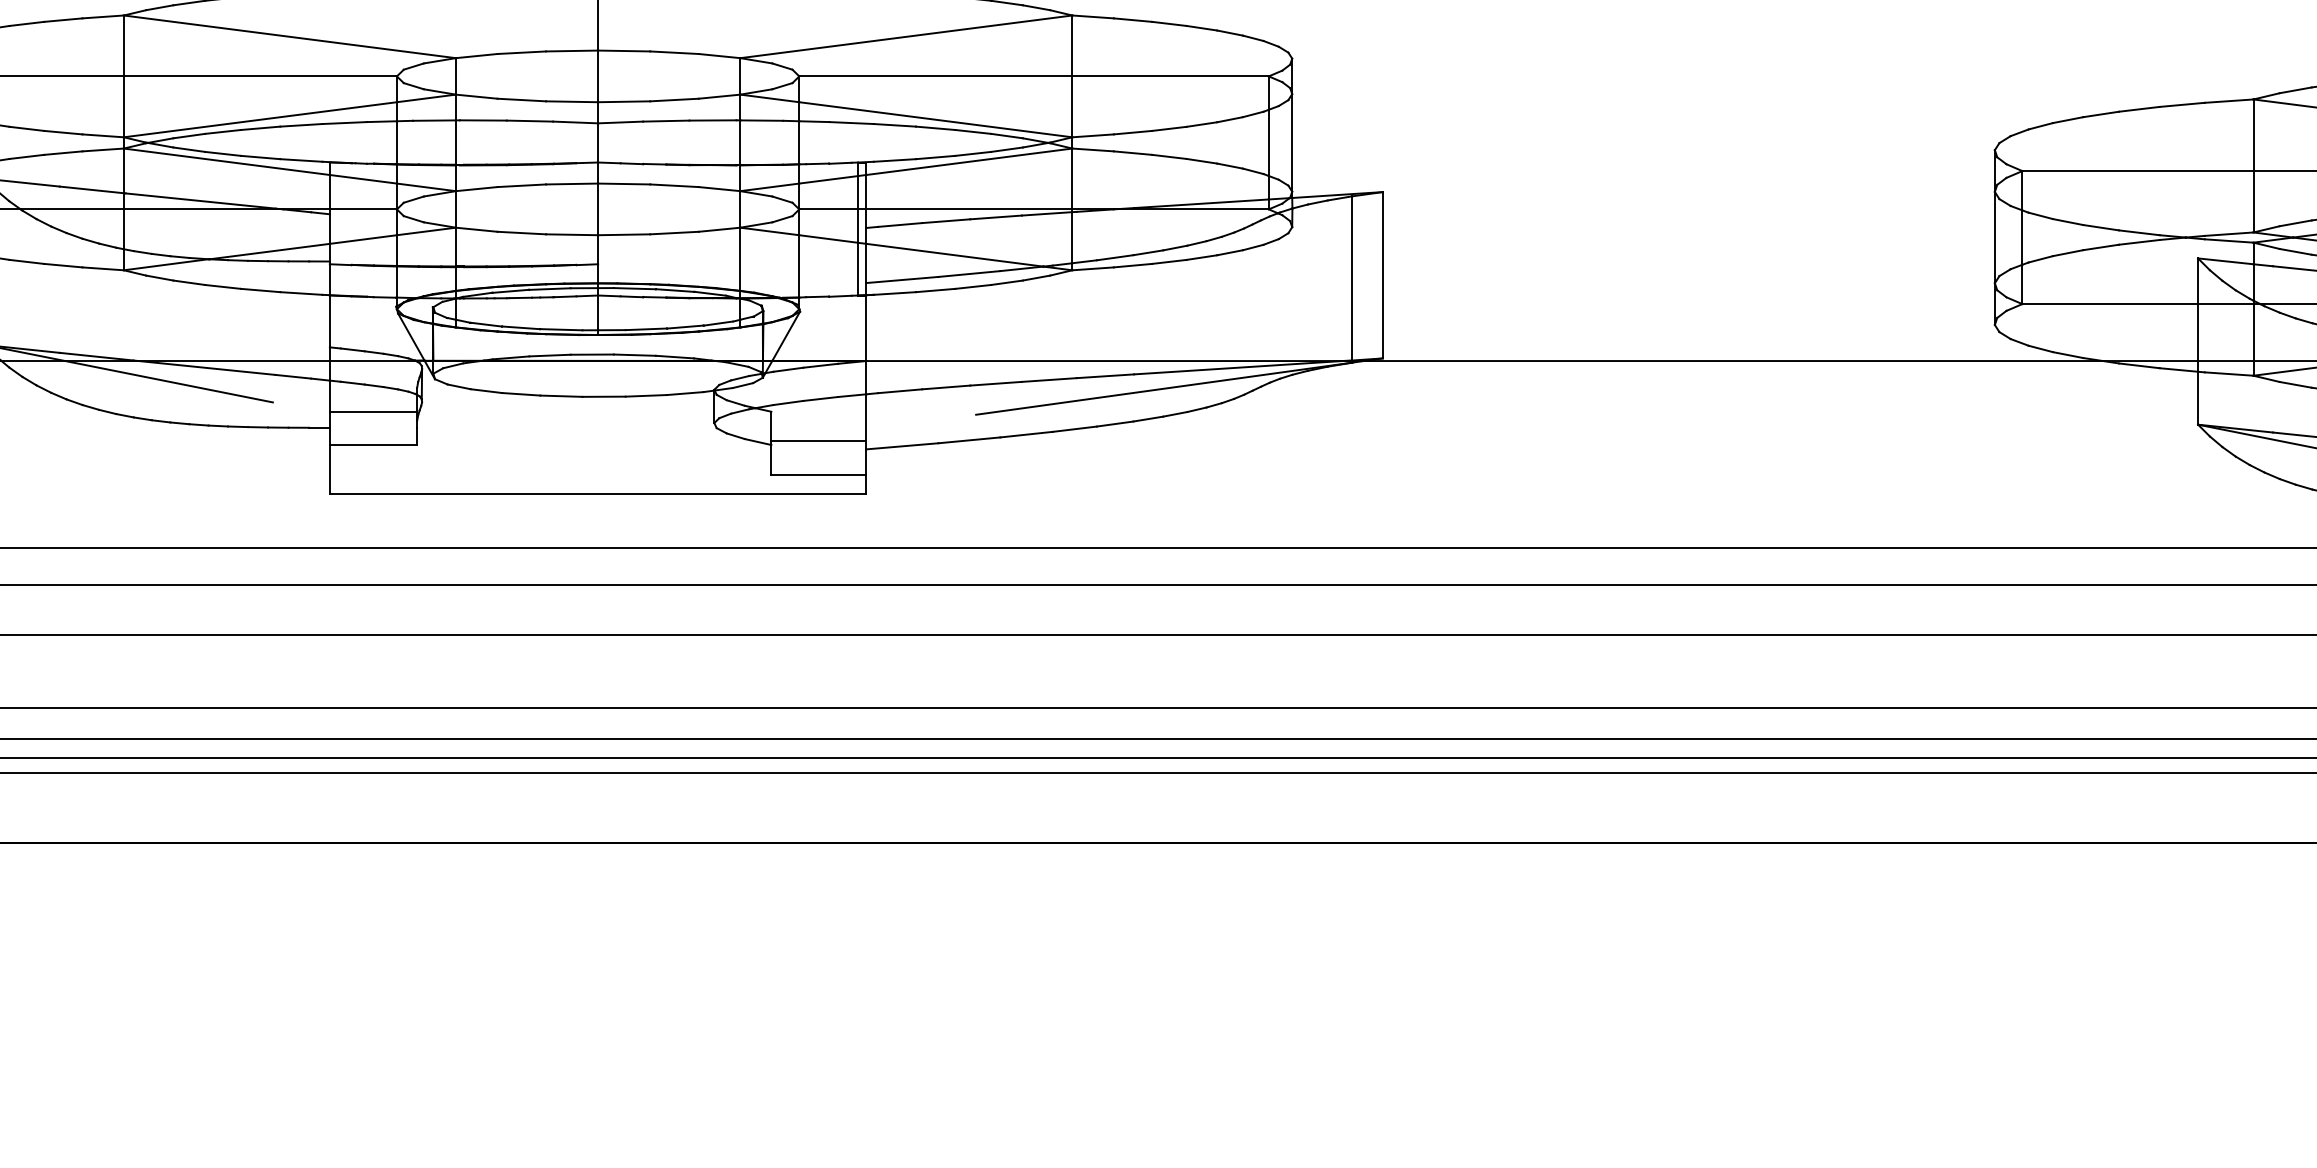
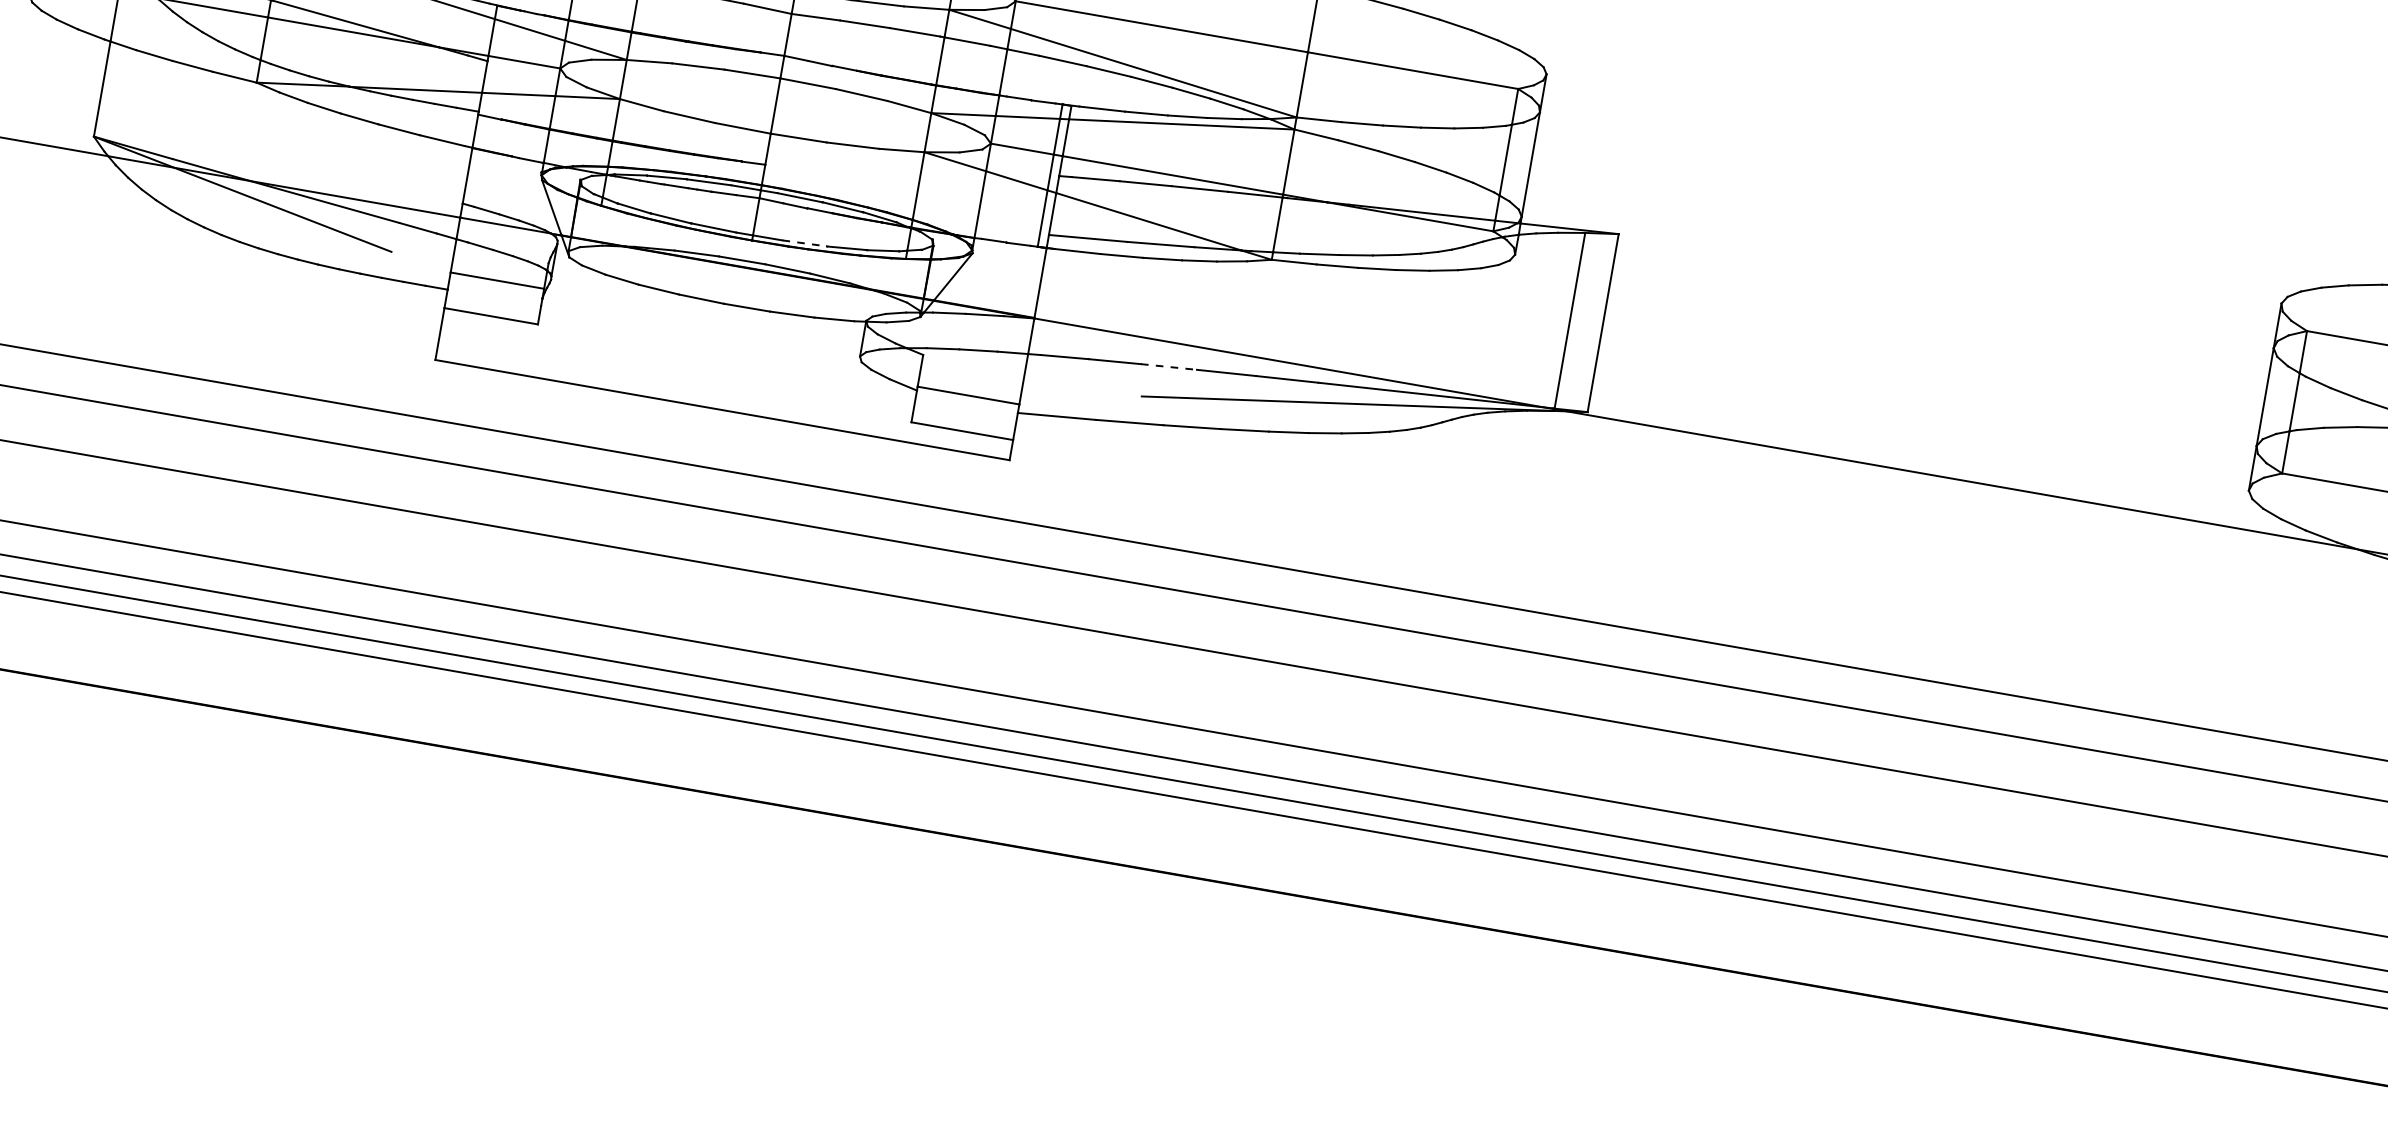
line: (646, 329) -> (804, 243), solid -> dashed
line: (996, 383) -> (1169, 366), solid -> dashed

